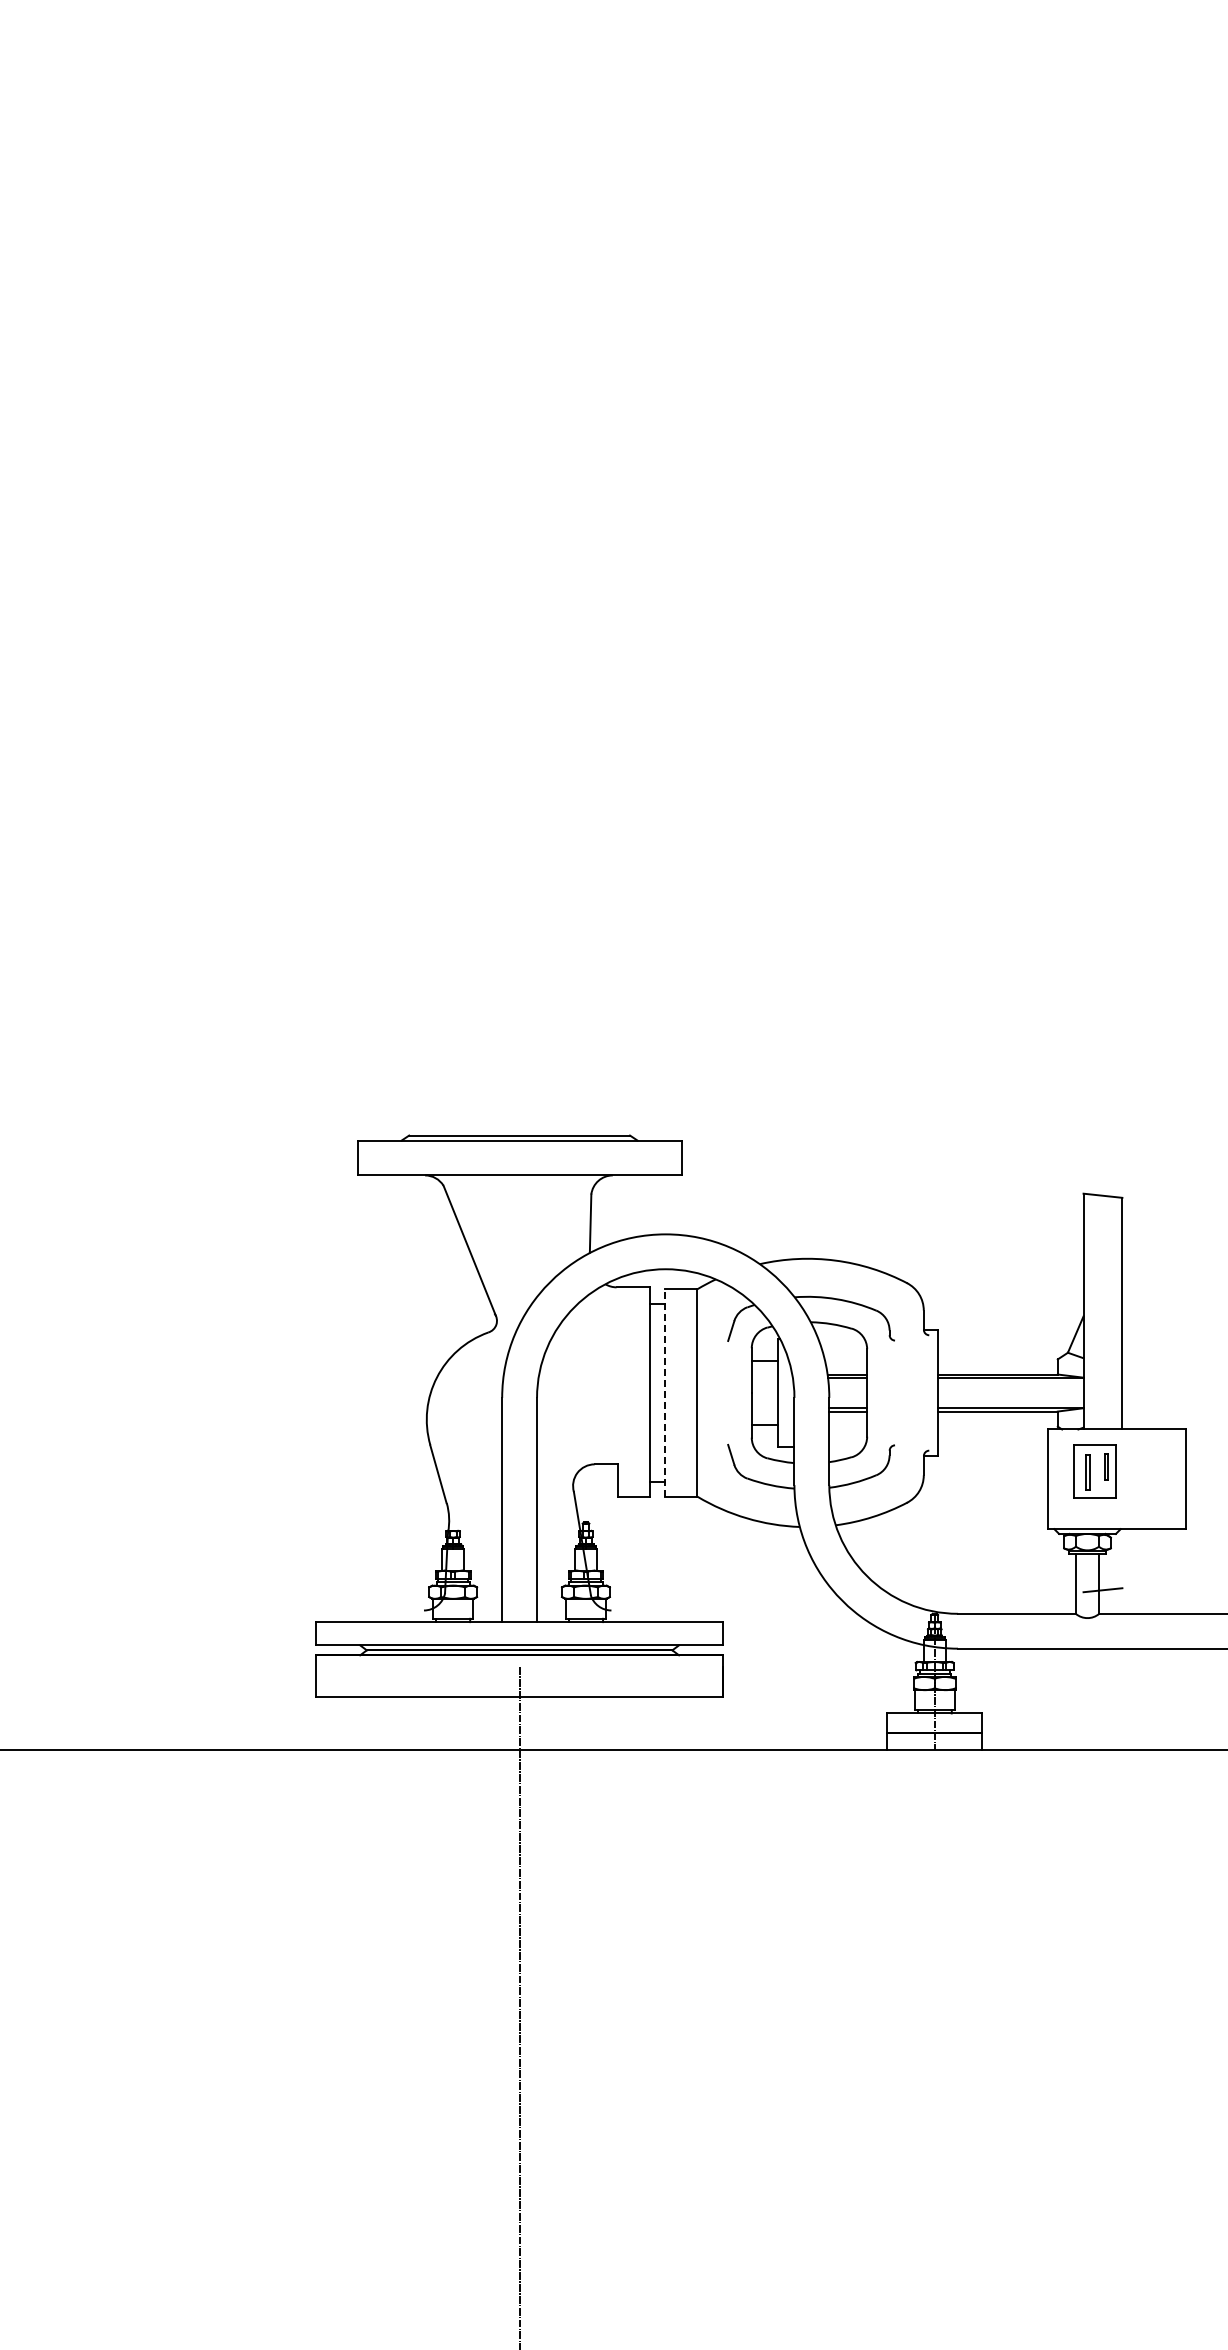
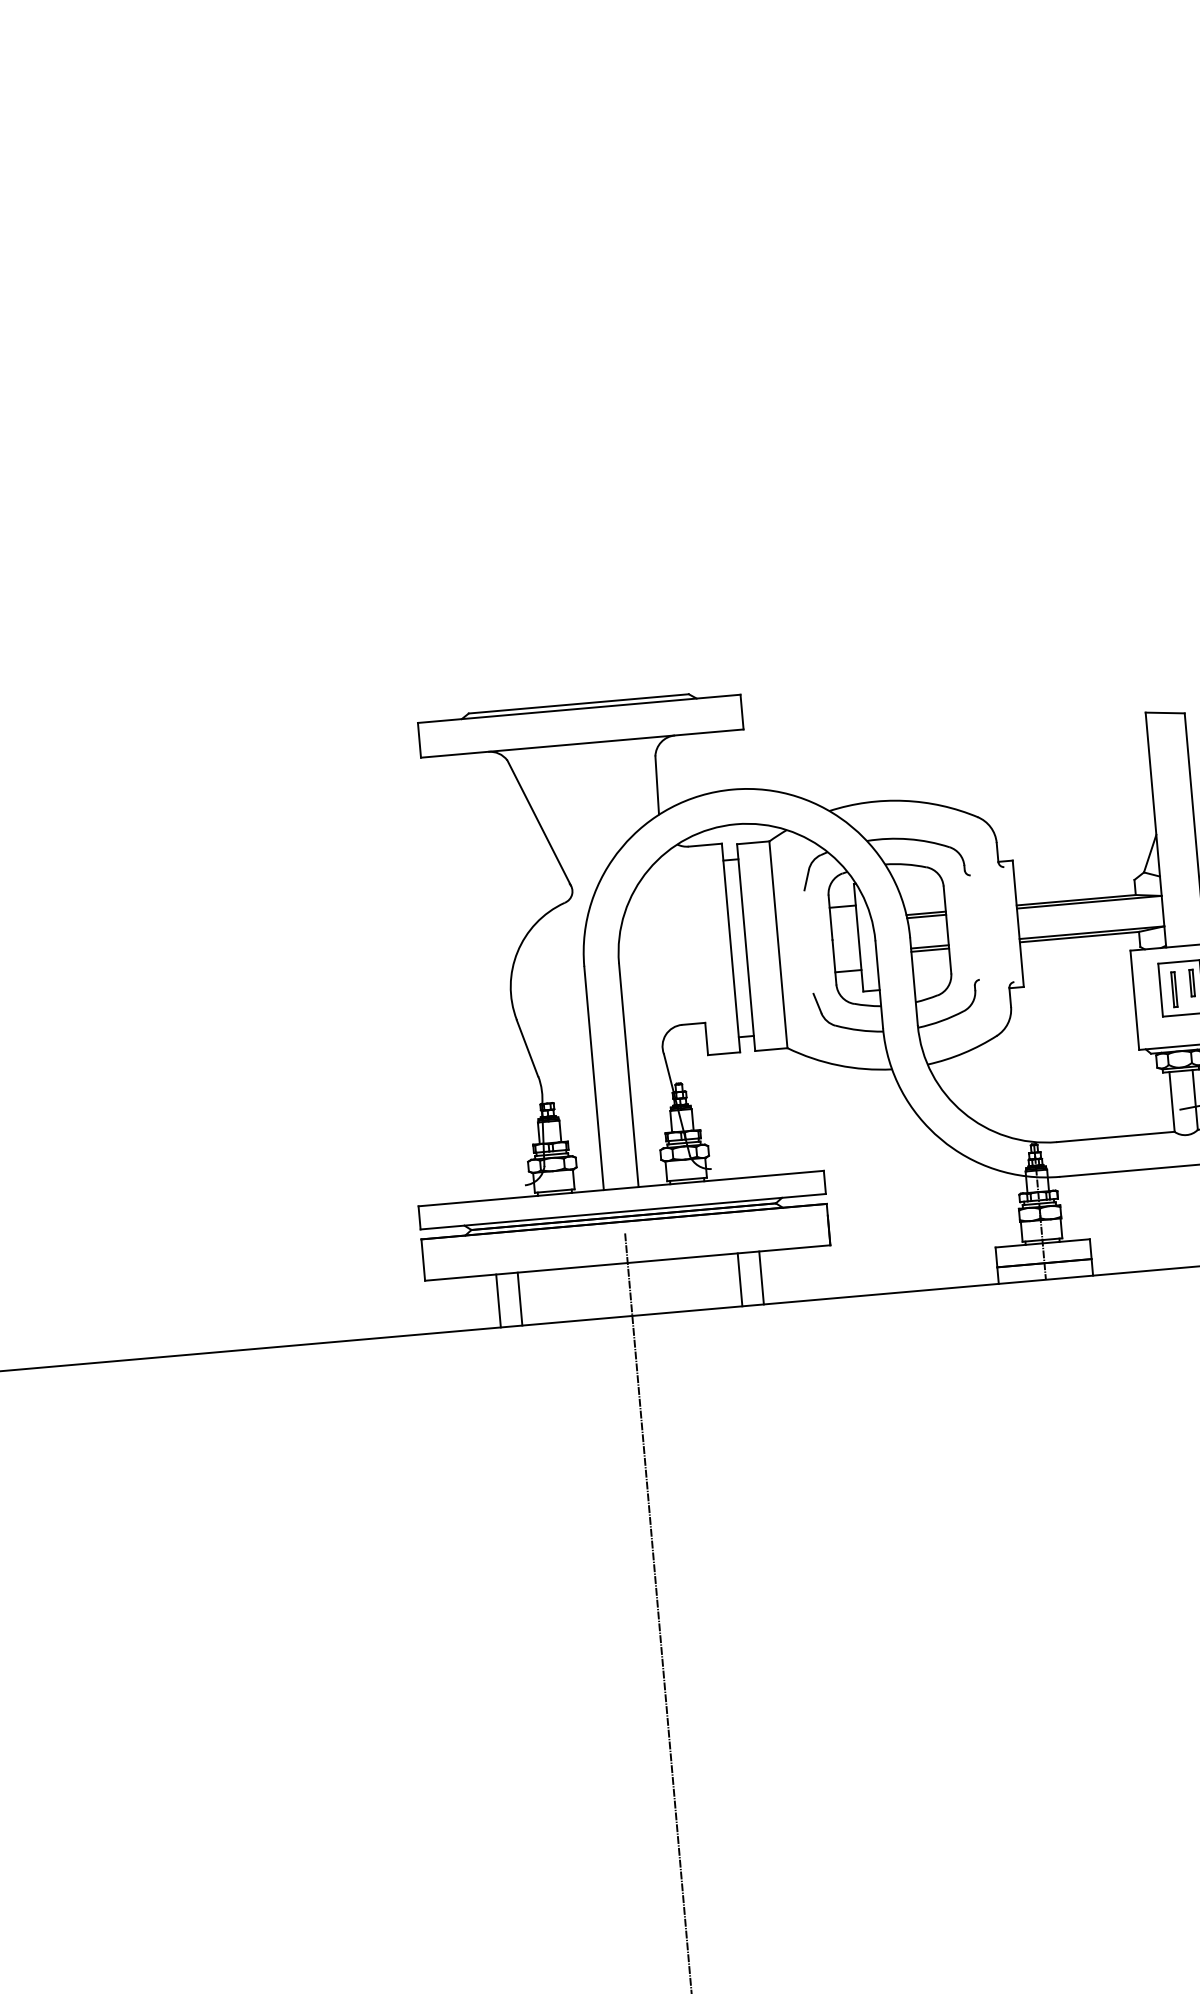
line: (665, 1392) -> (746, 947), dashed -> solid
line: (387, 1722) -> (498, 1300), added
line: (409, 1722) -> (520, 1298), added
line: (630, 1722) -> (740, 1278), added
line: (651, 1722) -> (761, 1277), added

